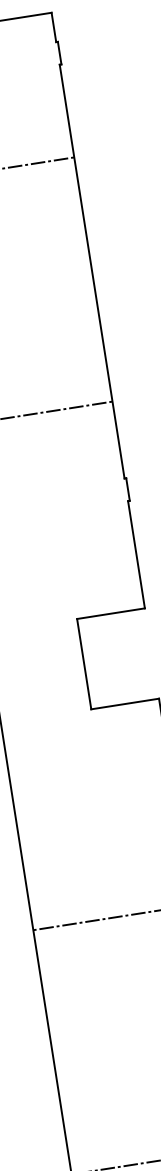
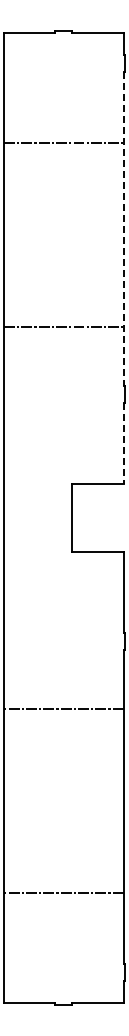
line: (92, 272) -> (123, 229), solid -> dashed
line: (136, 555) -> (123, 443), solid -> dashed

